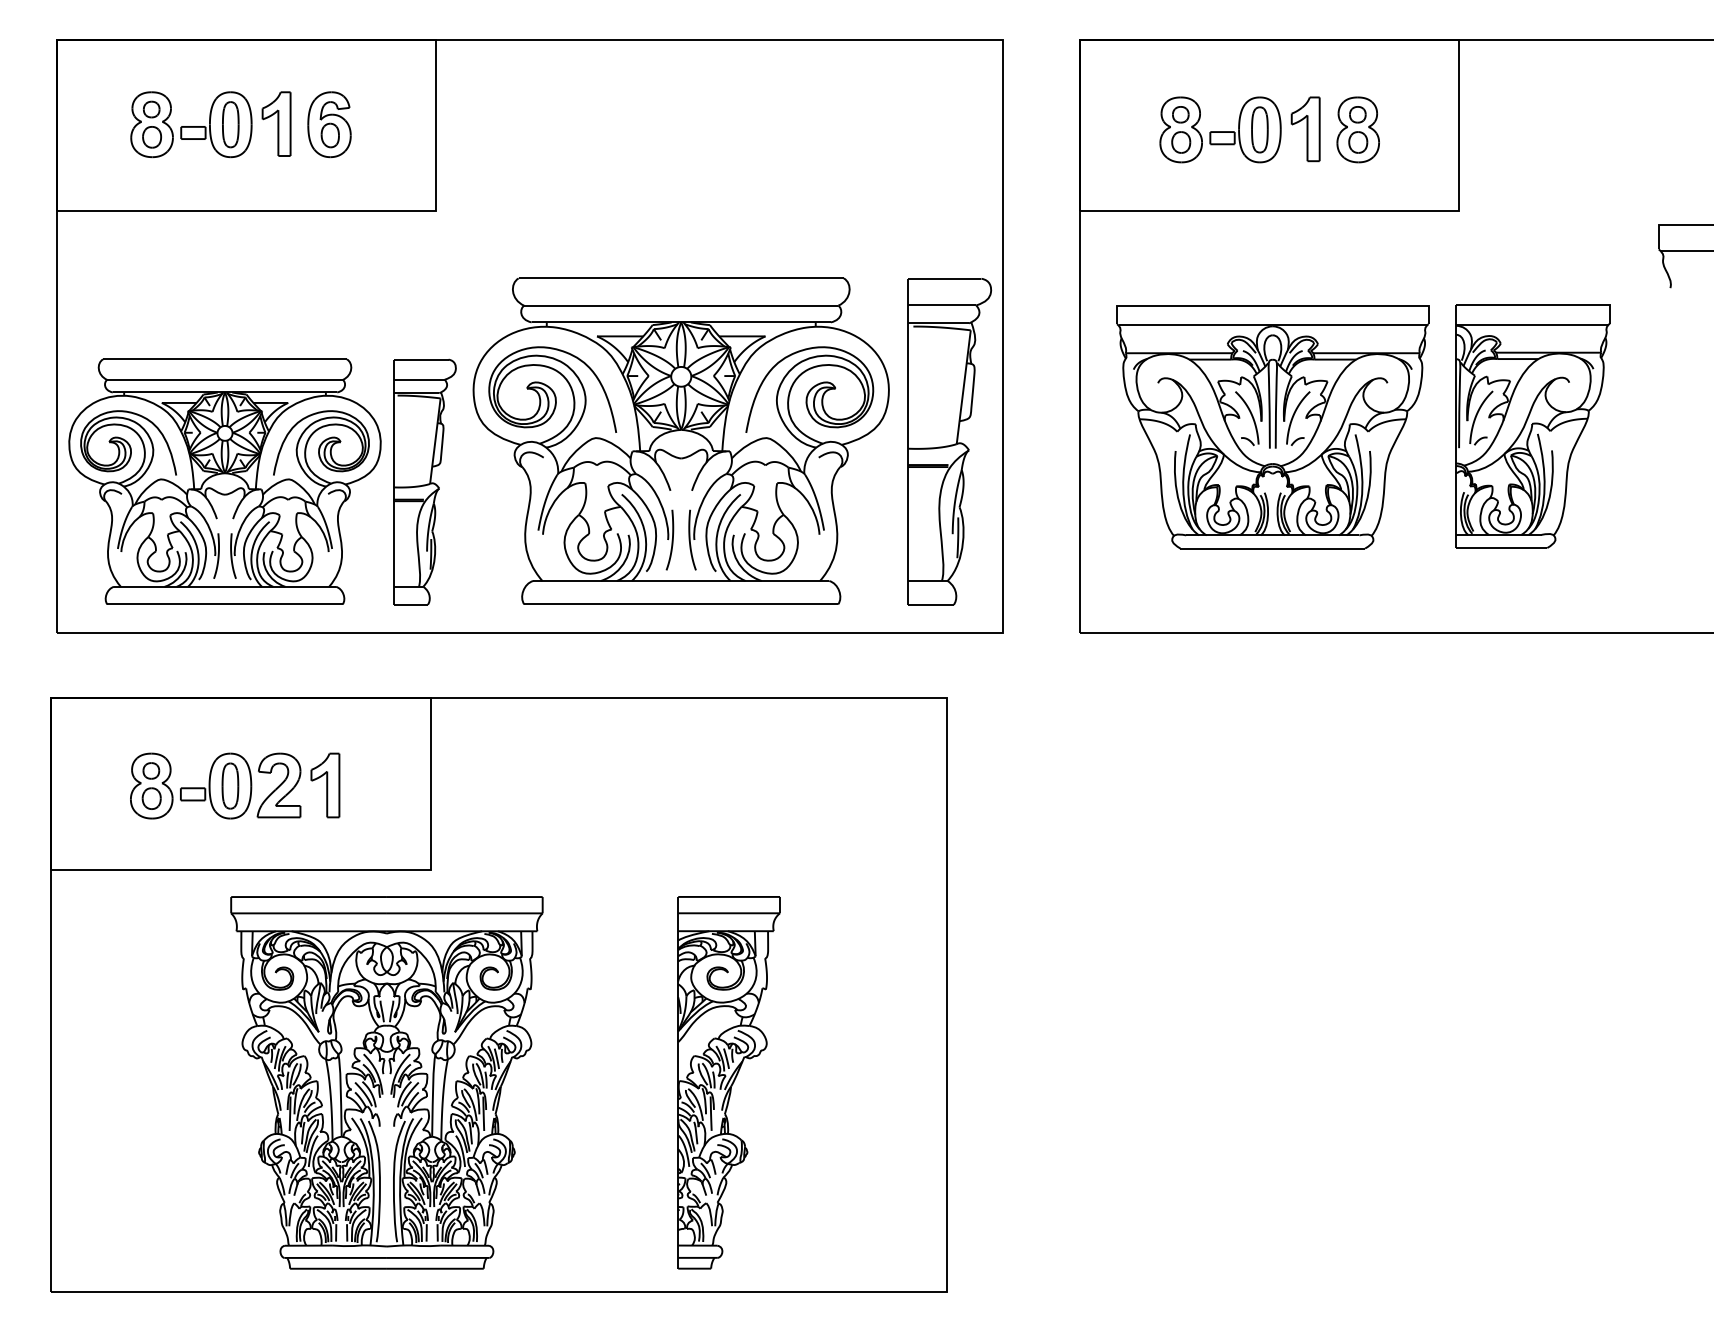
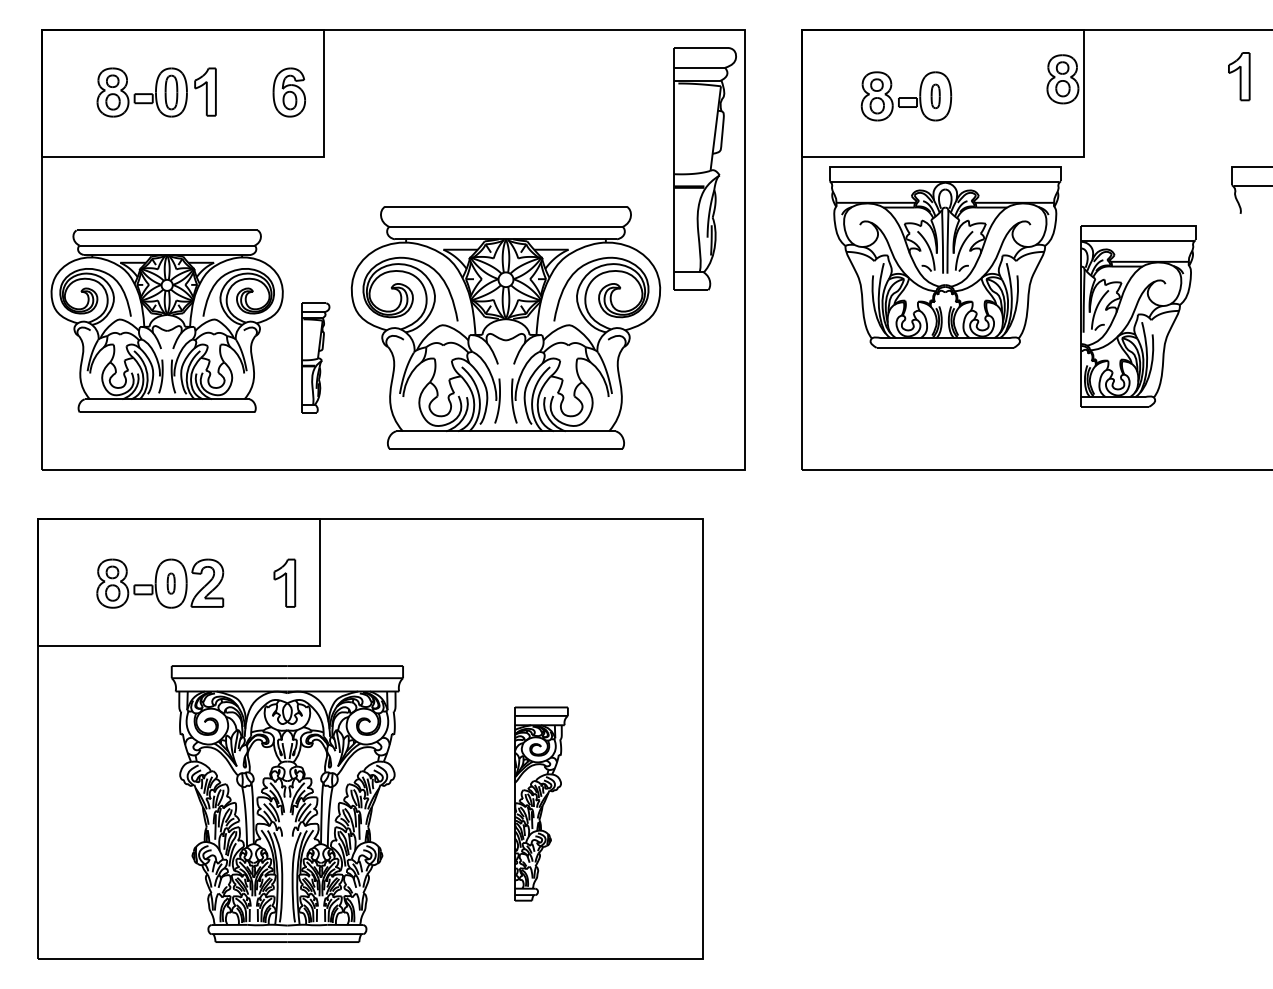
part: (329, 124) -> (289, 92), moved
part: (1259, 129) -> (935, 96), size x0.7
part: (1305, 129) -> (1239, 76), moved
part: (1357, 129) -> (1062, 79), moved
part: (1272, 427) -> (945, 257), moved
part: (949, 441) -> (705, 168), moved
part: (224, 481) -> (166, 321), moved
part: (424, 481) -> (315, 357), size x0.6
part: (230, 785) -> (171, 583), size x0.6
part: (325, 785) -> (284, 583), moved
part: (728, 1082) -> (541, 803), size x0.7

